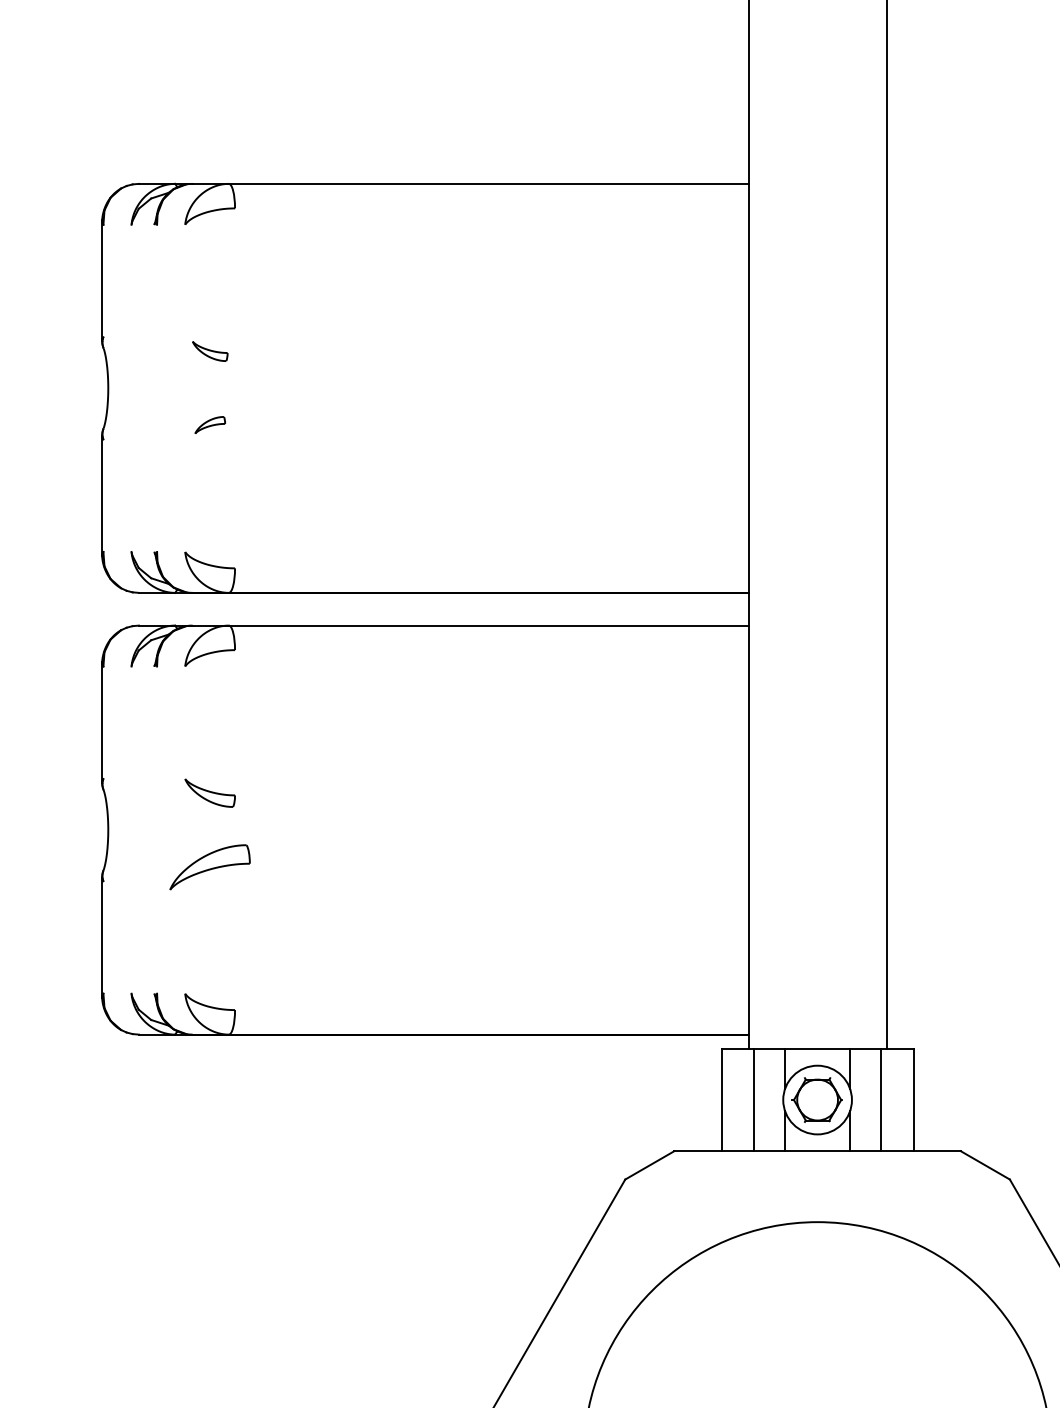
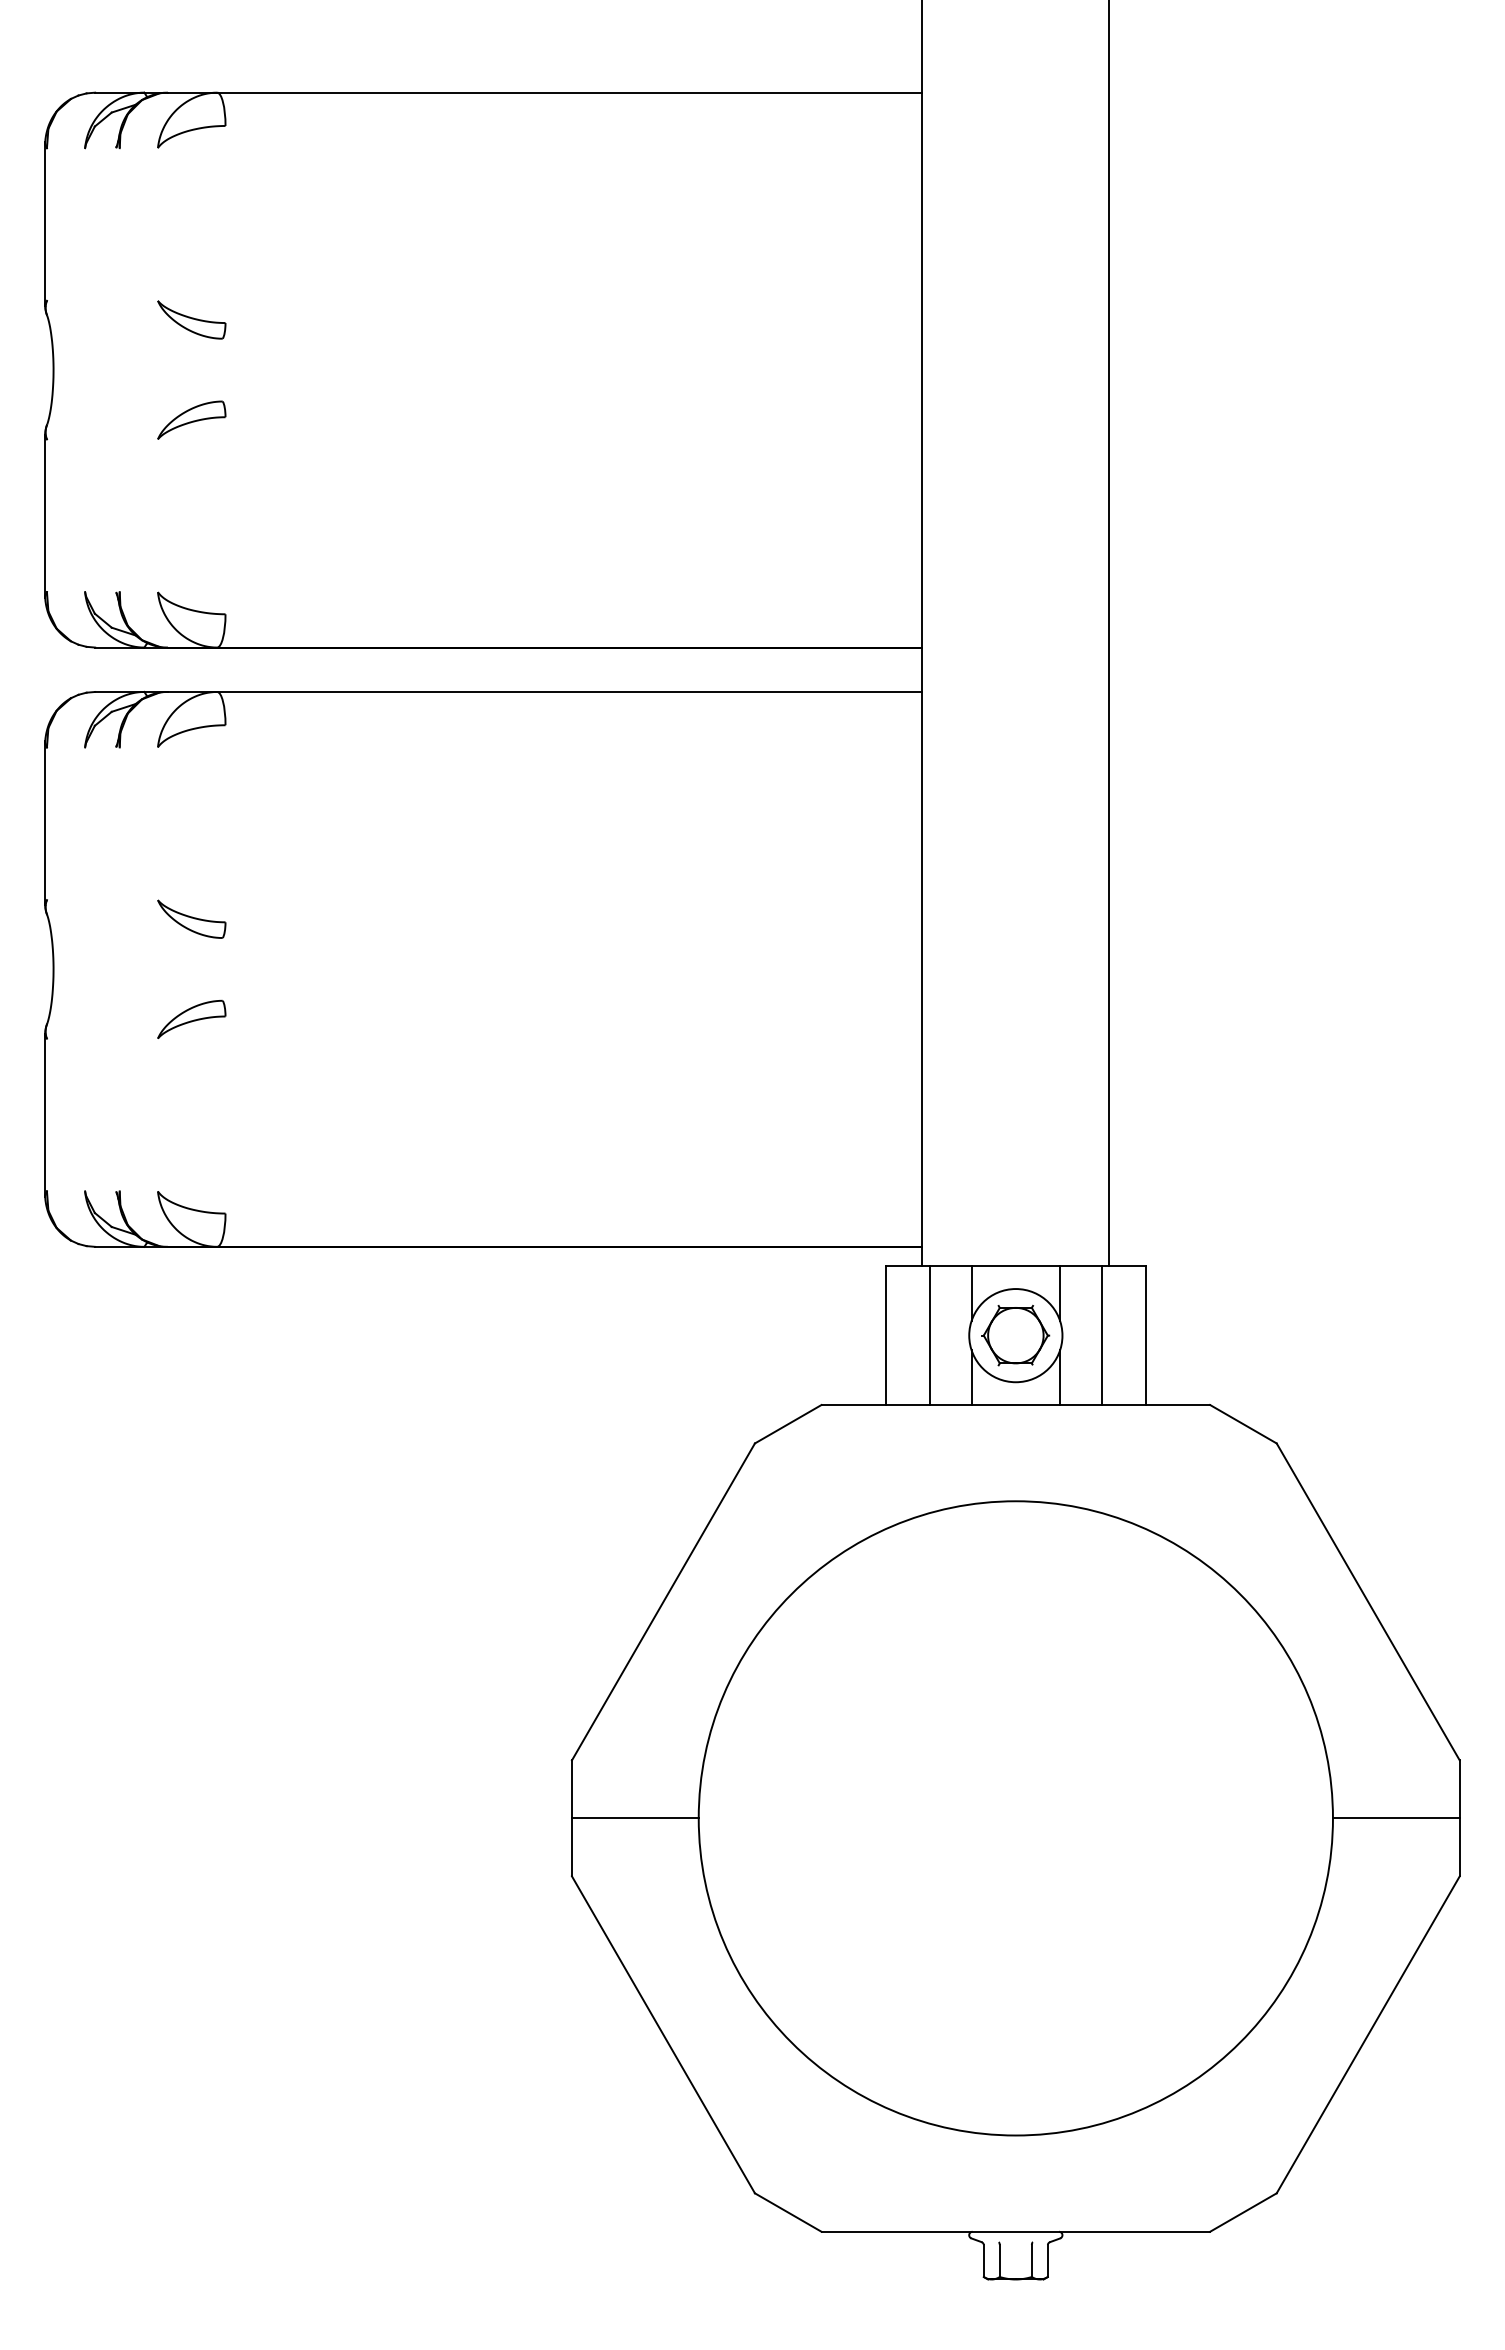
part: (209, 351) -> (191, 319), size x1.43
part: (209, 424) -> (191, 419), size x1.67
part: (209, 866) -> (191, 1018), size x0.62

